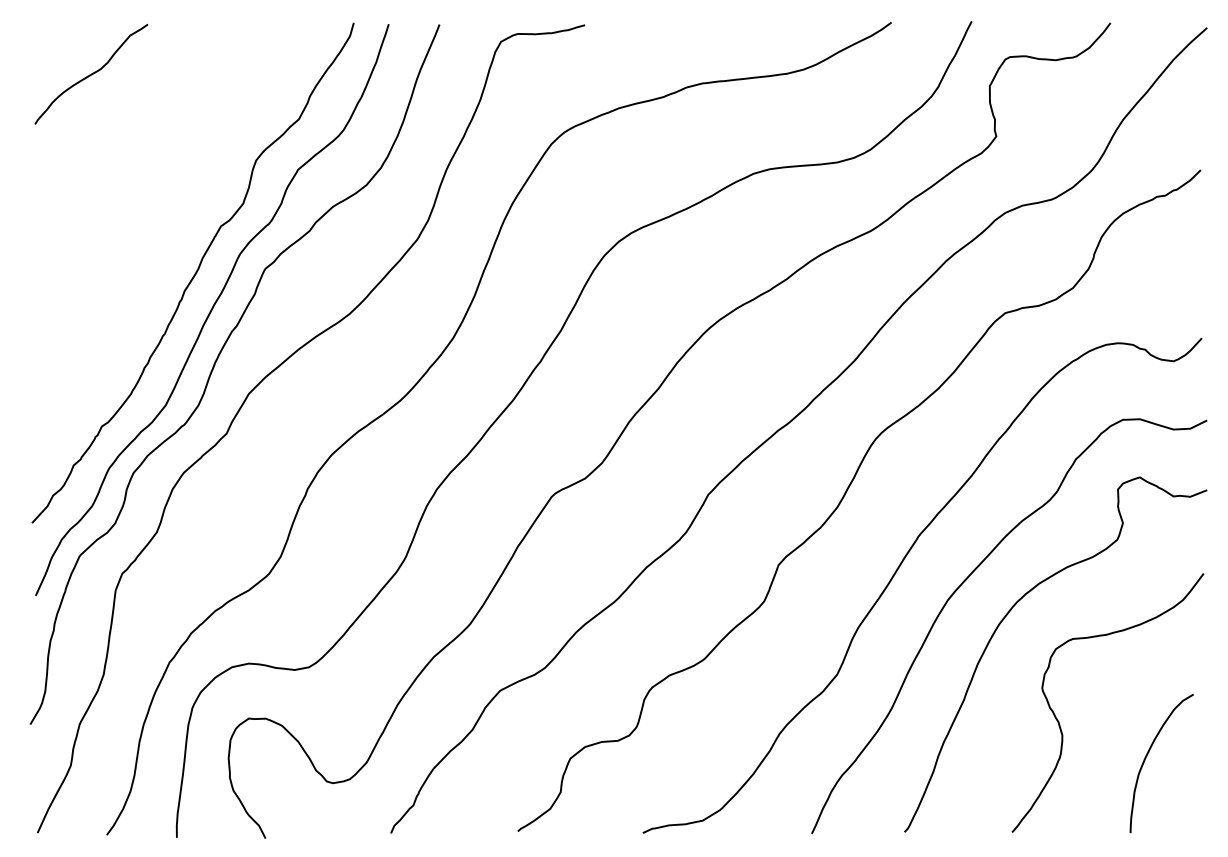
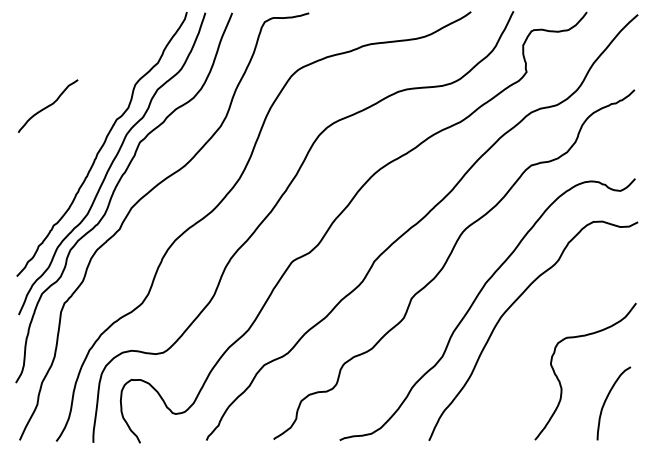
curve: (91, 72) -> (48, 105), moved
curve: (1007, 617) -> (532, 326), removed

